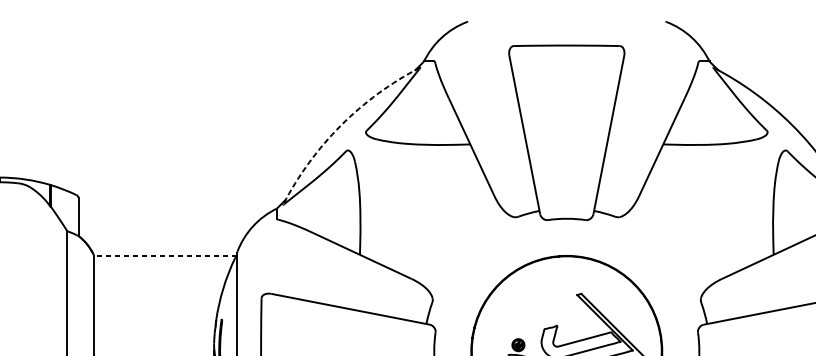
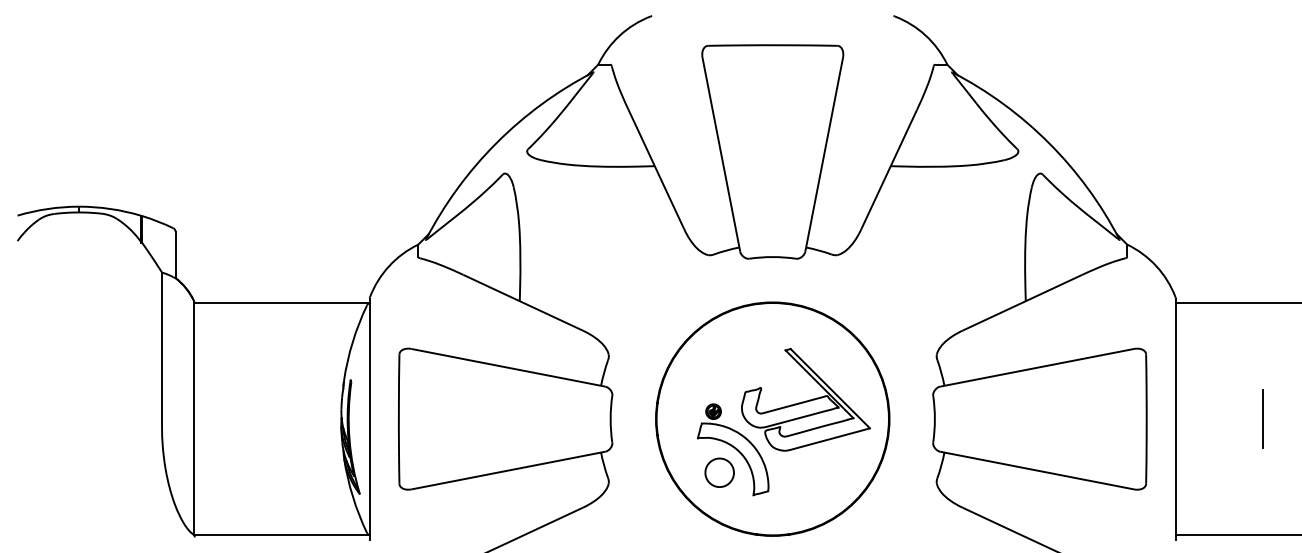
arc: (340, 125) -> (496, 143), dashed -> solid
line: (165, 256) -> (282, 303), dashed -> solid

